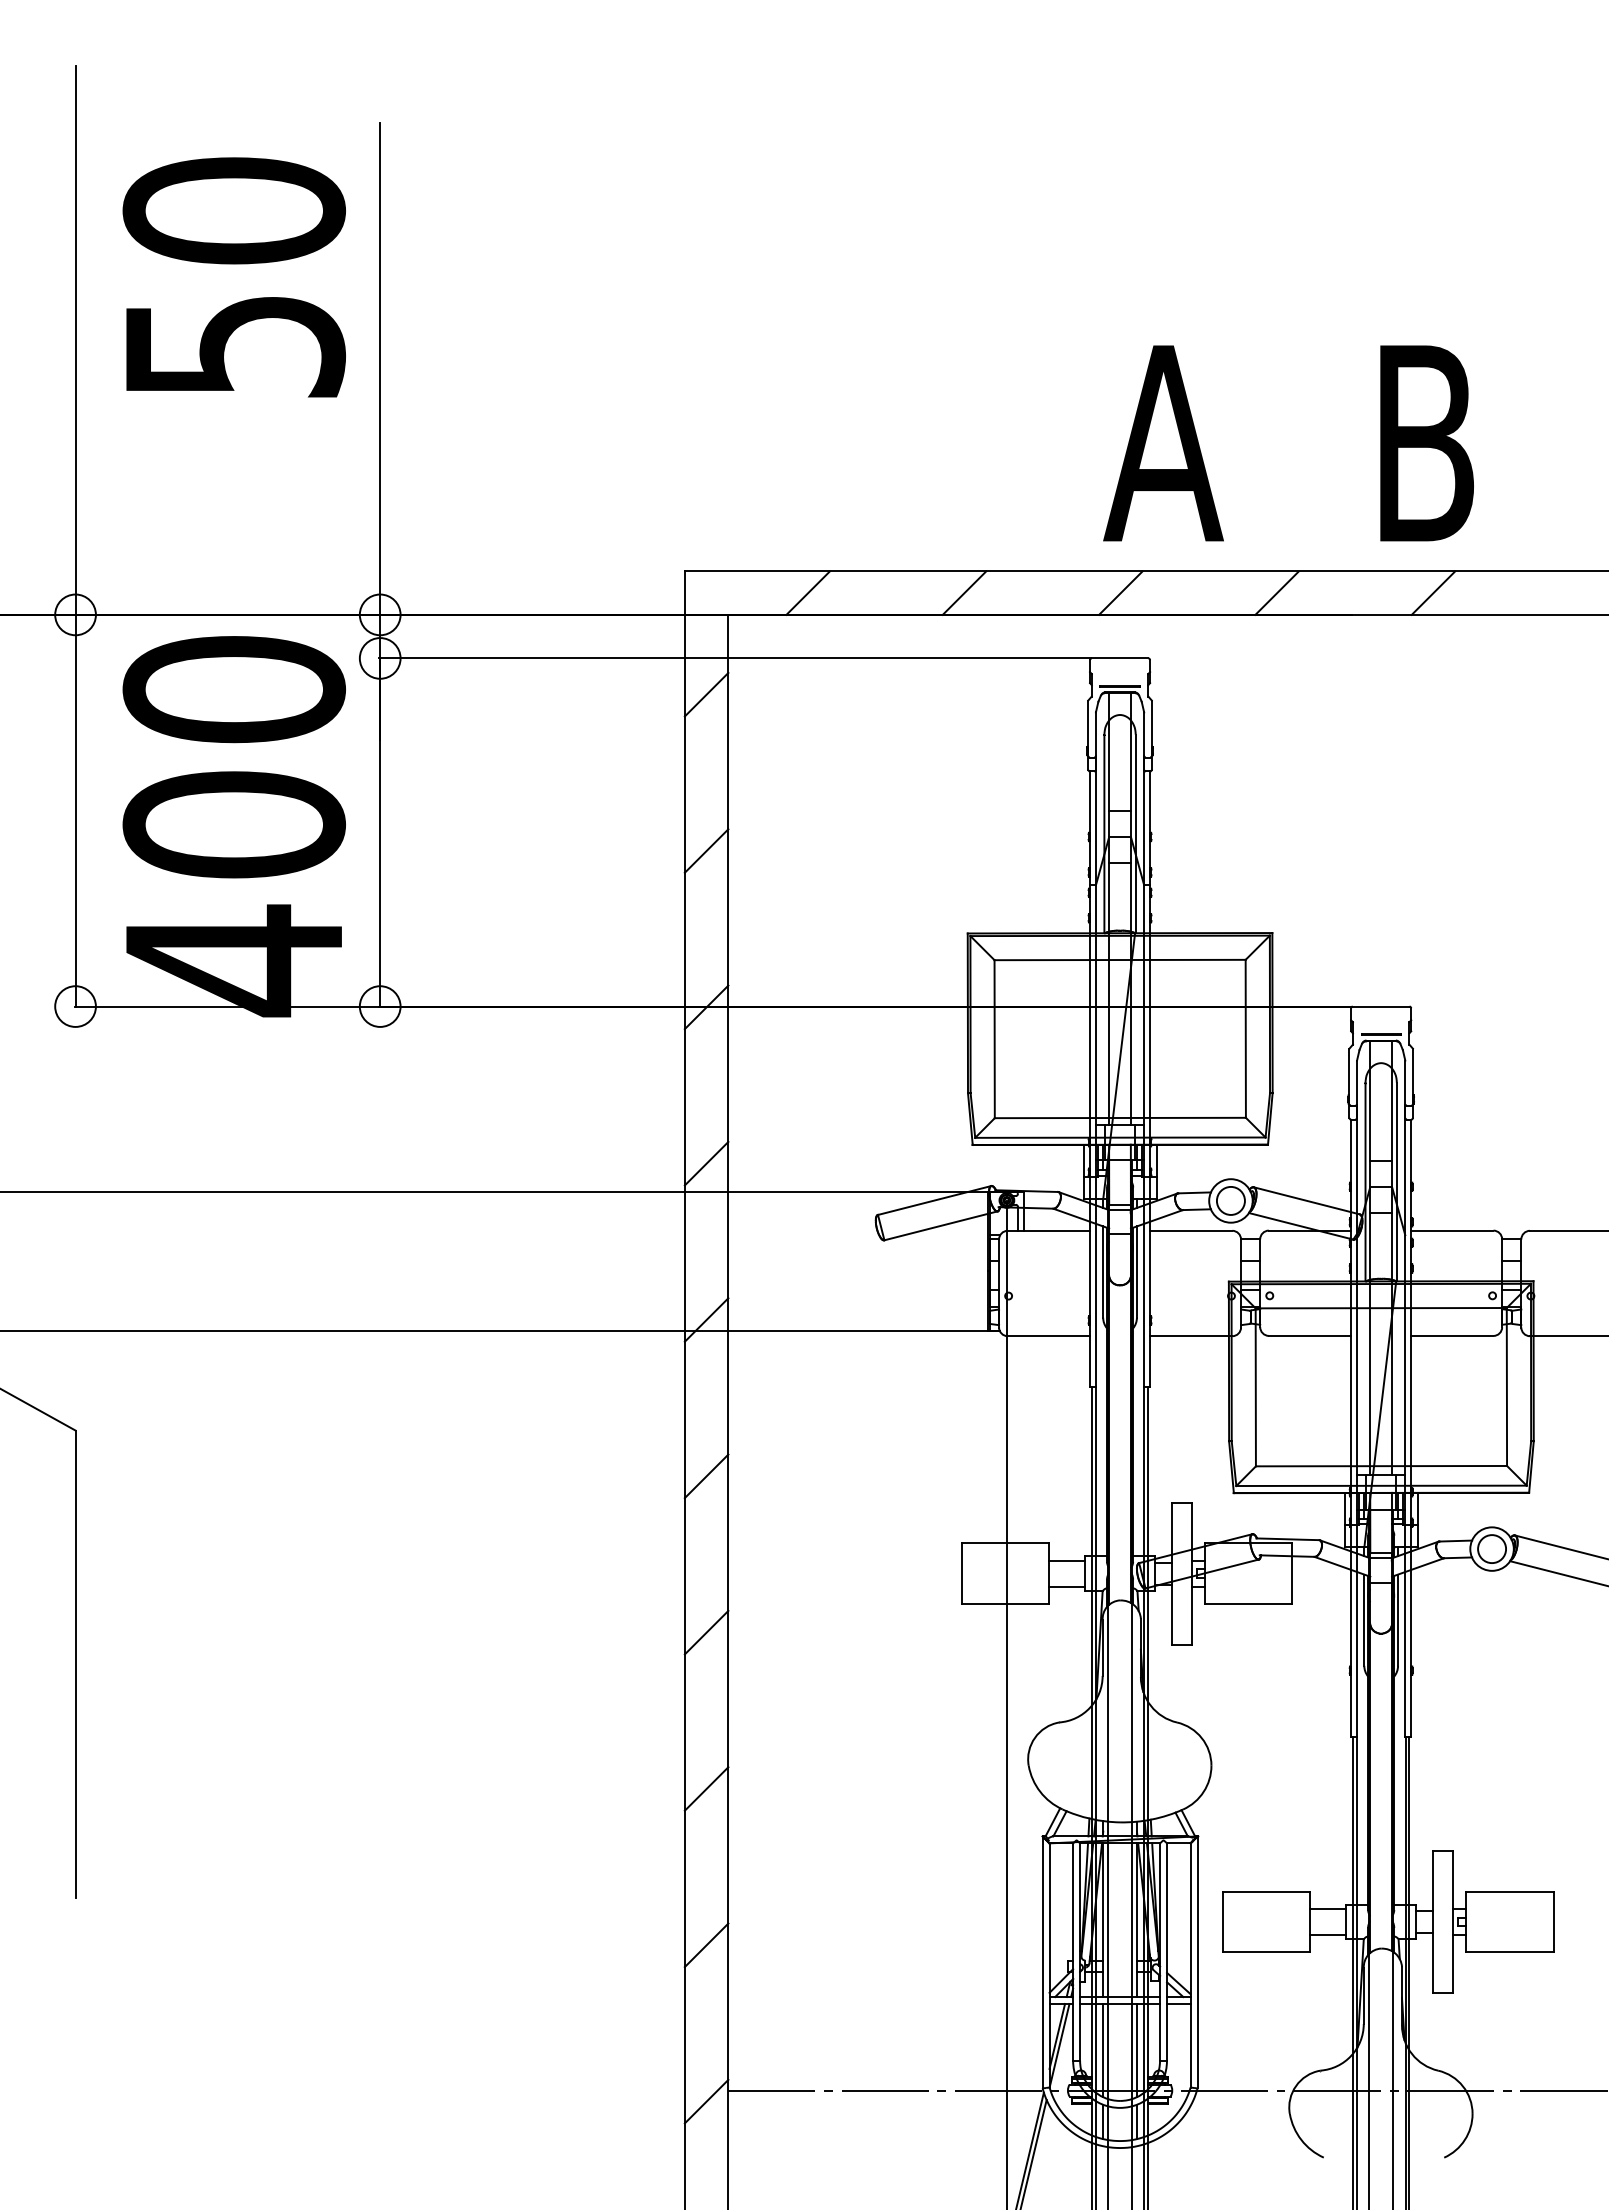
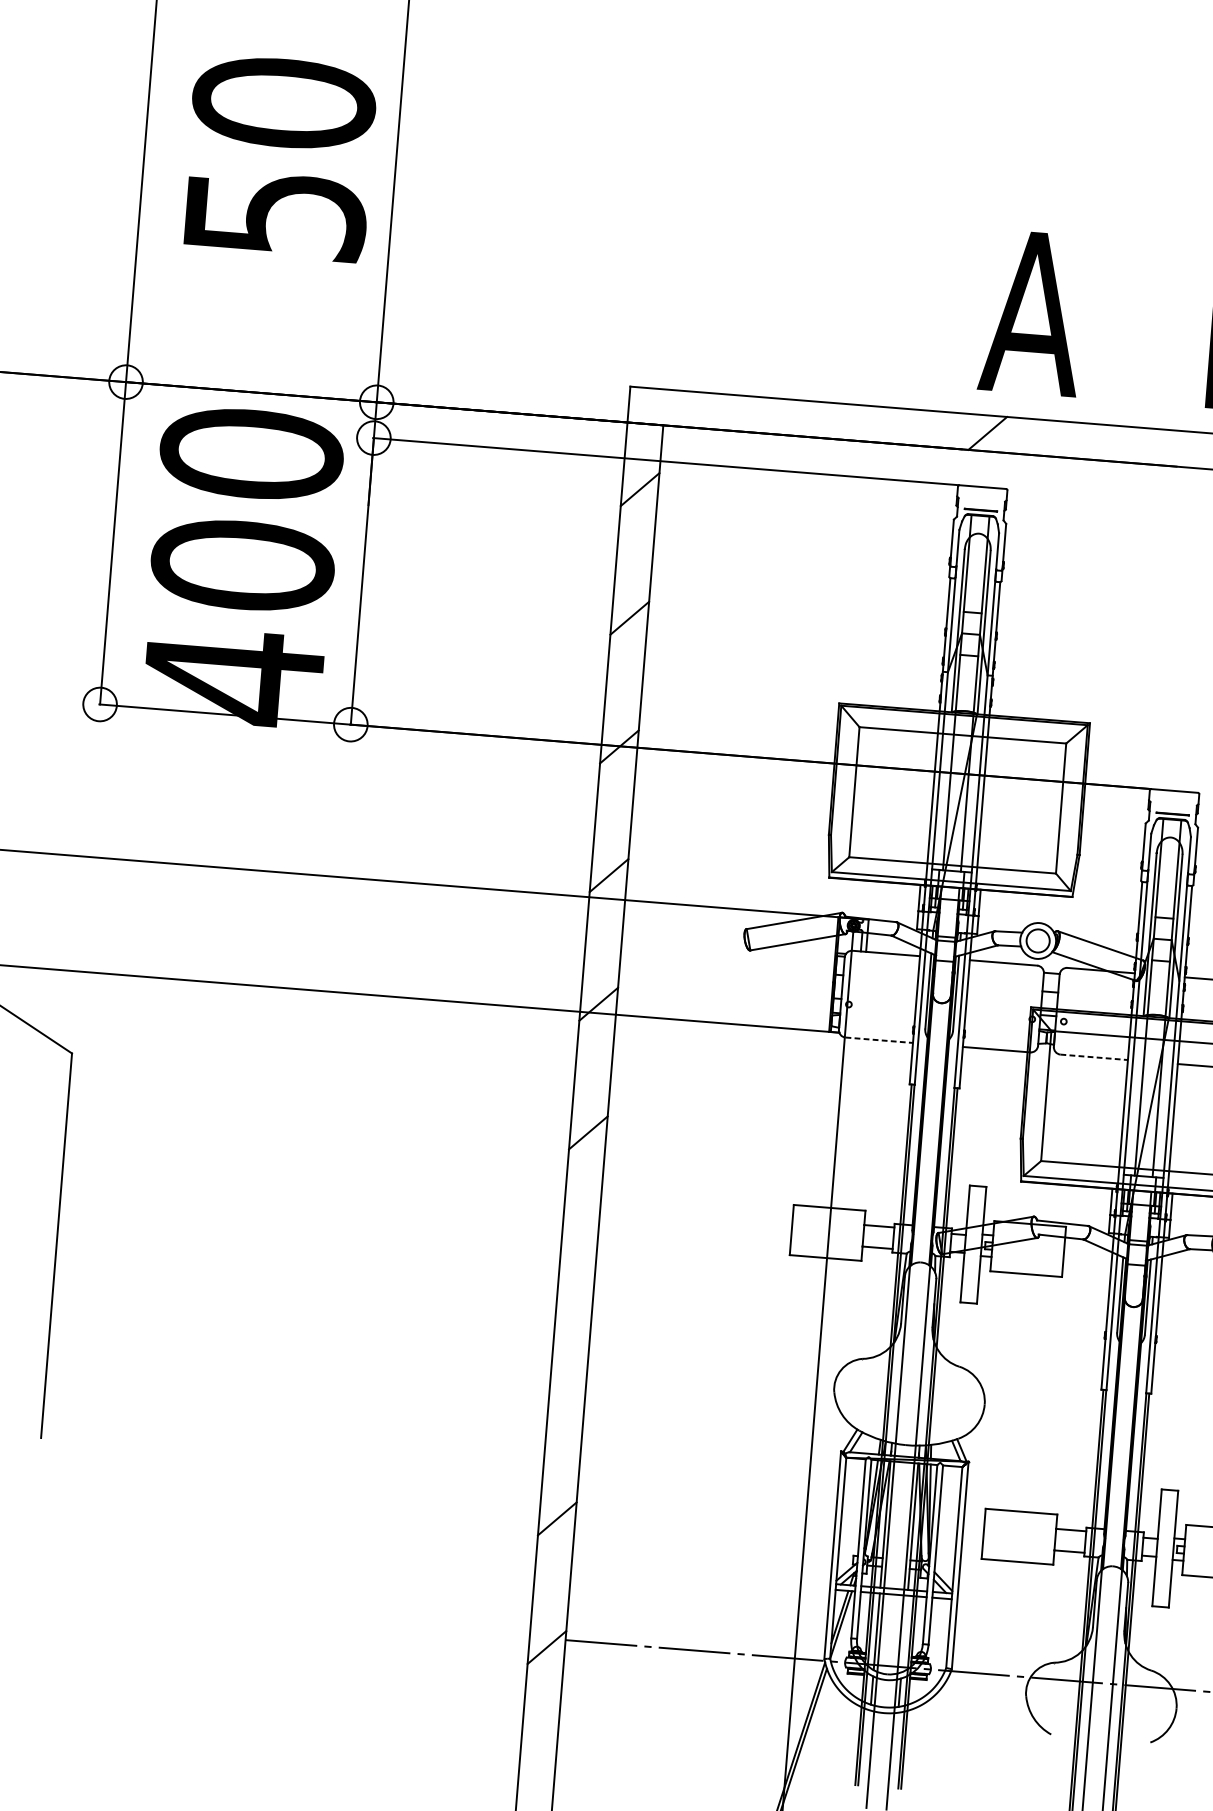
text: (233, 277) -> (279, 158), moved
line: (807, 592) -> (729, 412), removed
line: (964, 592) -> (859, 422), removed
line: (1276, 592) -> (1115, 443), removed
line: (1309, 1335) -> (1093, 1056), solid -> dashed
line: (1048, 1336) -> (879, 1040), solid -> dashed
line: (706, 1632) -> (577, 1261), removed
line: (706, 1788) -> (567, 1389), removed
line: (1136, 2050) -> (904, 1633), removed

